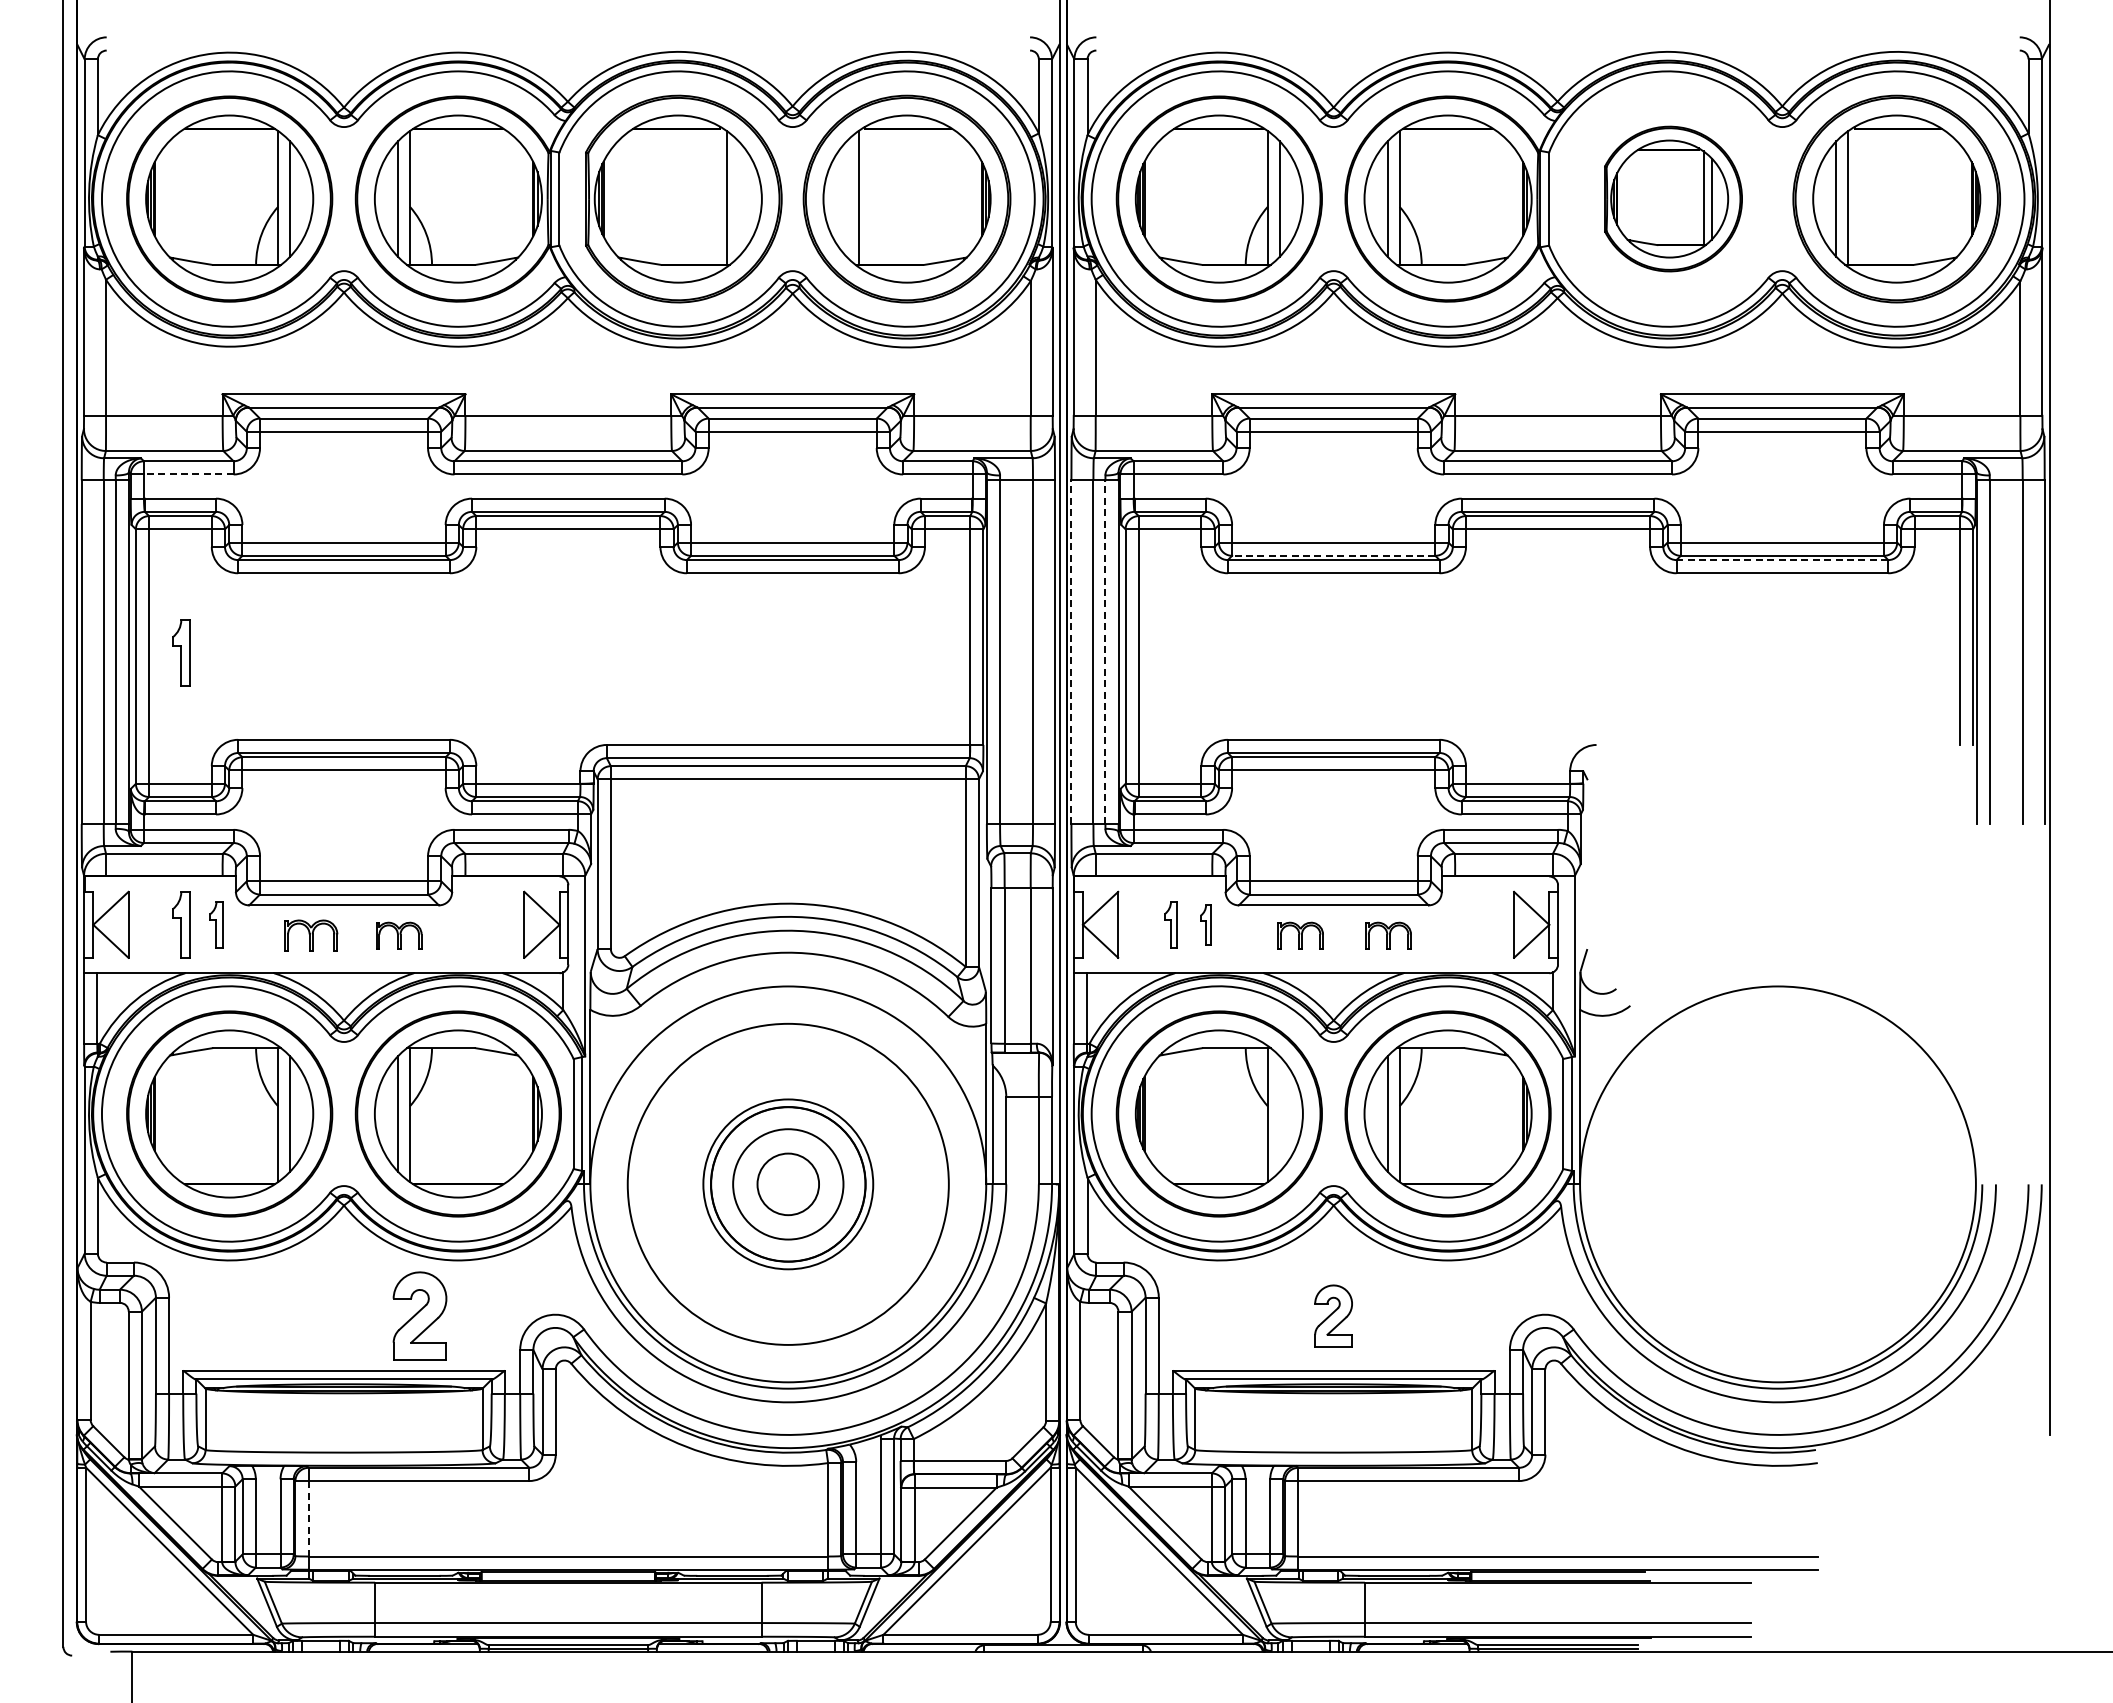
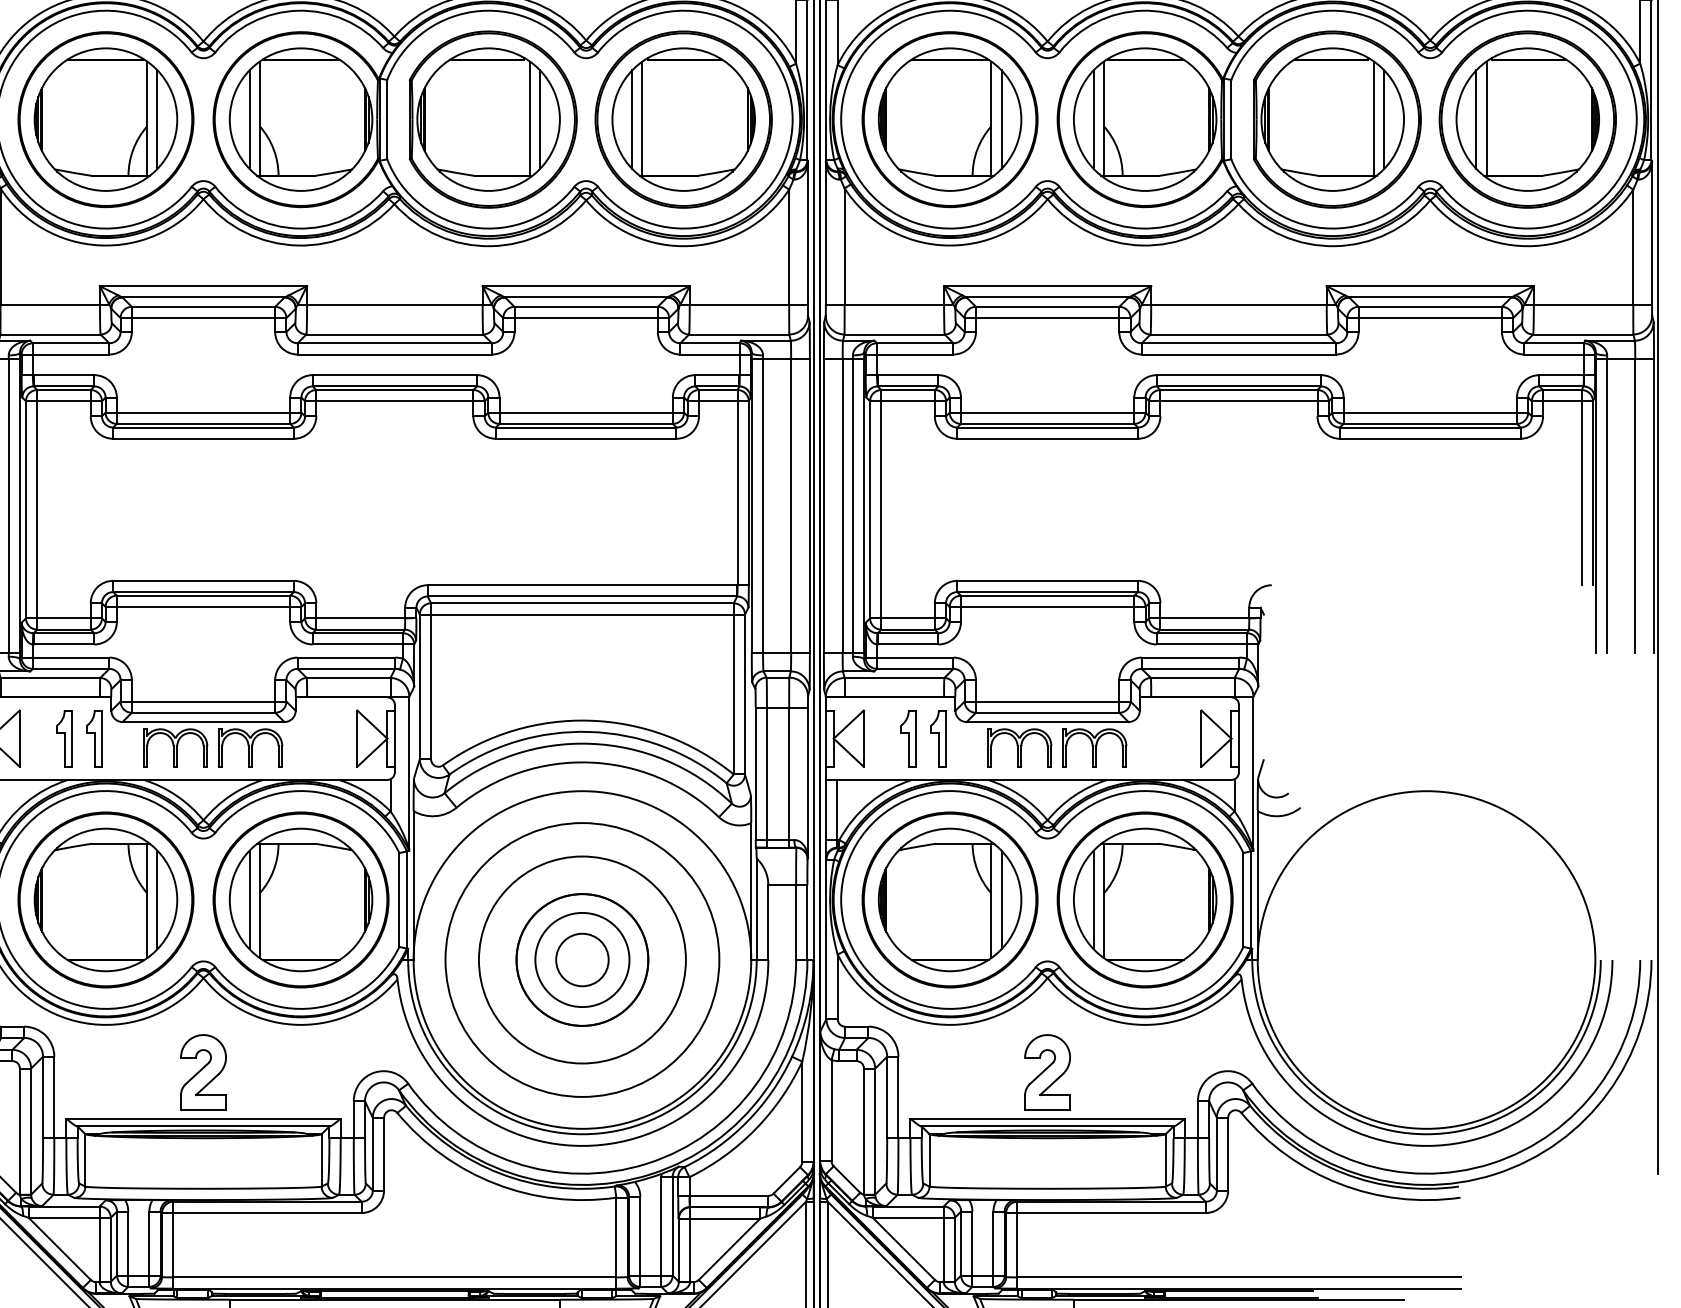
line: (738, 198) -> (539, 119), added
line: (846, 198) -> (632, 119), added
part: (1673, 198) -> (1337, 119), size x1.43
line: (188, 474) -> (70, 354), dashed -> solid
line: (1333, 555) -> (1047, 423), dashed -> solid
line: (1782, 560) -> (1430, 427), dashed -> solid
part: (181, 652) -> (64, 506), removed
line: (1071, 652) -> (823, 506), dashed -> solid
line: (1105, 652) -> (852, 506), dashed -> solid
part: (216, 924) -> (94, 738), size x1.43
part: (1170, 924) -> (908, 738), size x1.43
part: (1205, 924) -> (938, 738), size x1.67
part: (311, 935) -> (175, 747), size x1.43
part: (399, 935) -> (250, 747), size x1.67
part: (1300, 935) -> (1019, 747), size x1.67
part: (1388, 935) -> (1094, 747), size x1.67
line: (1279, 1113) -> (1001, 899), added
circle: (787, 1184) -> (581, 960), size x1.43
part: (419, 1315) -> (203, 1071), moved
part: (1333, 1315) -> (1047, 1071), size x1.43
line: (308, 1518) -> (173, 1244), dashed -> solid

